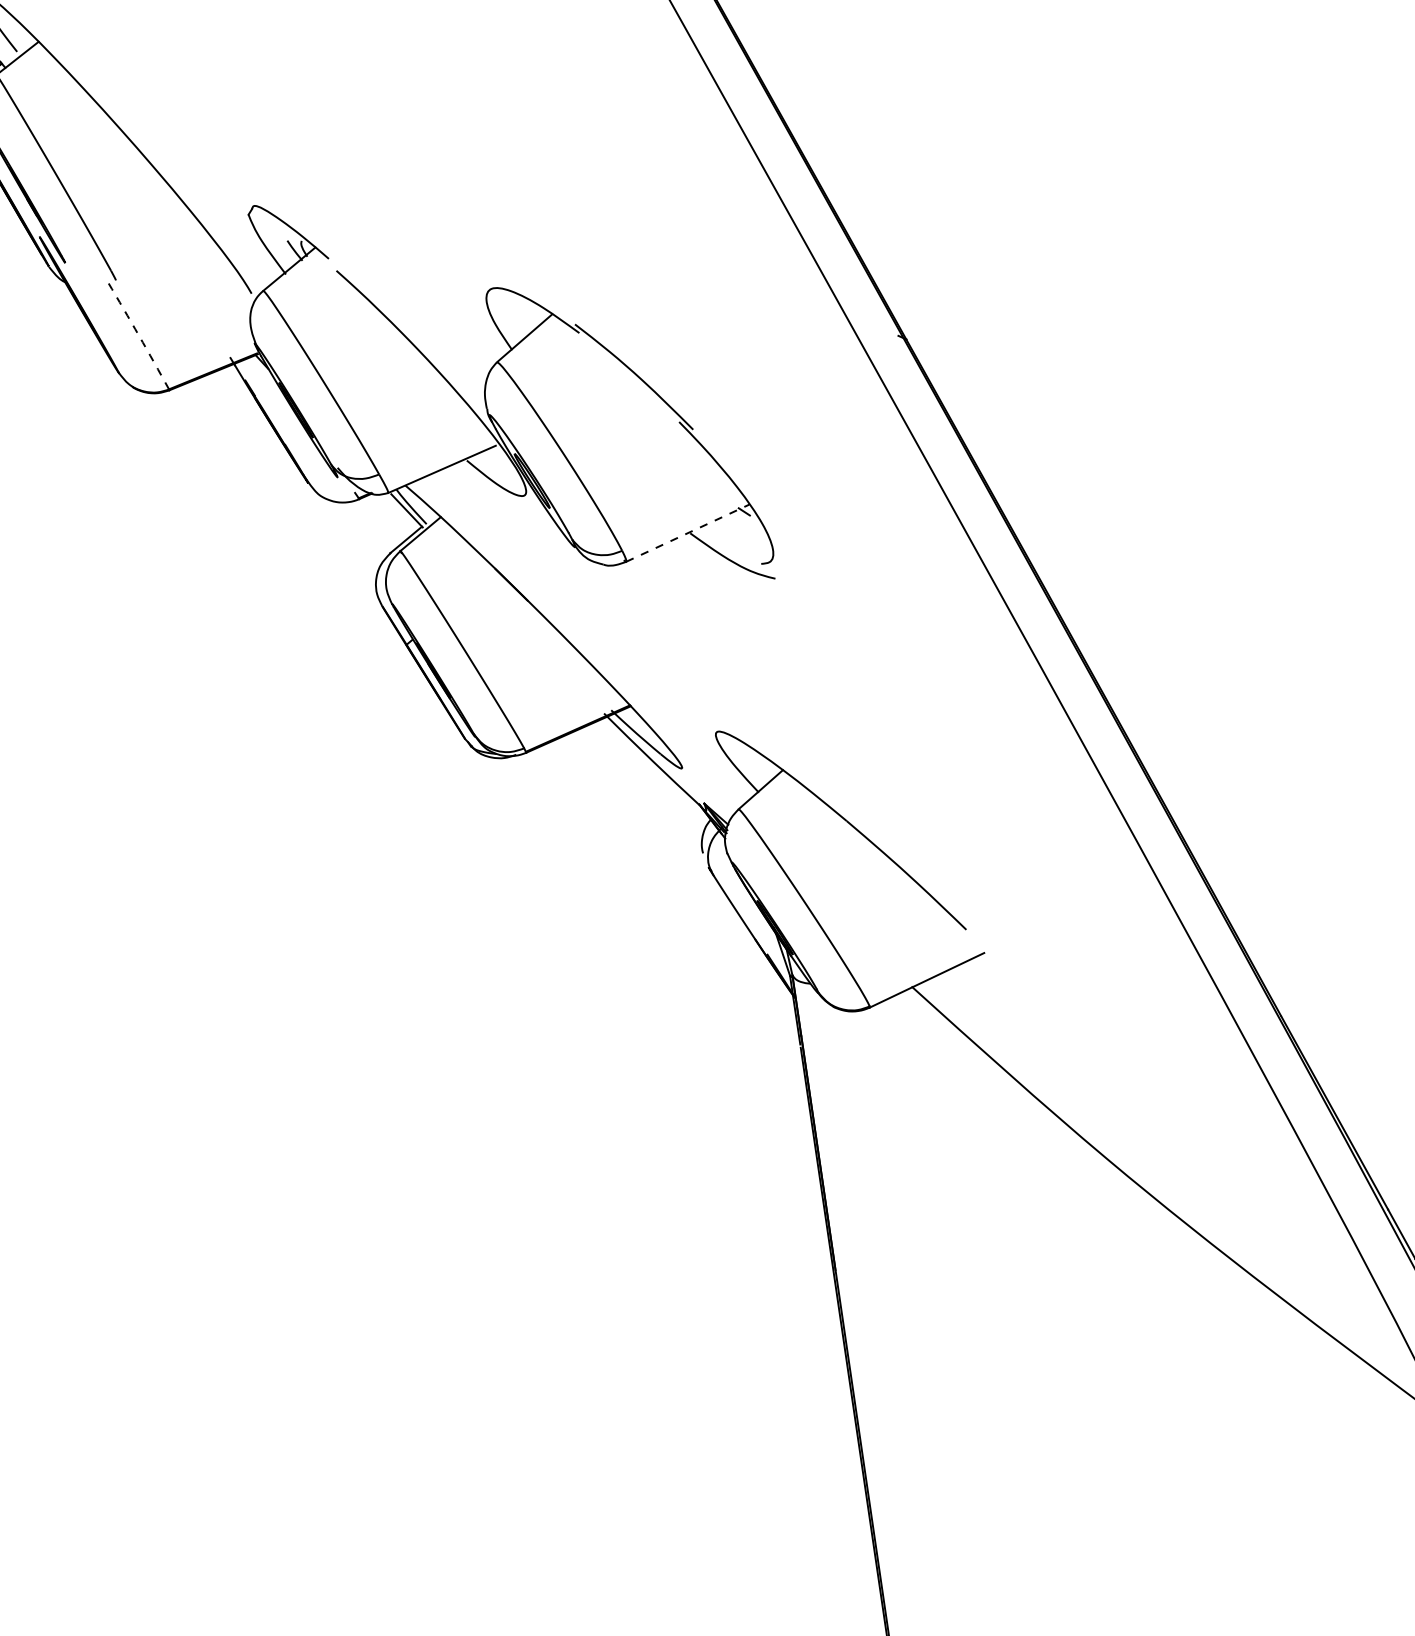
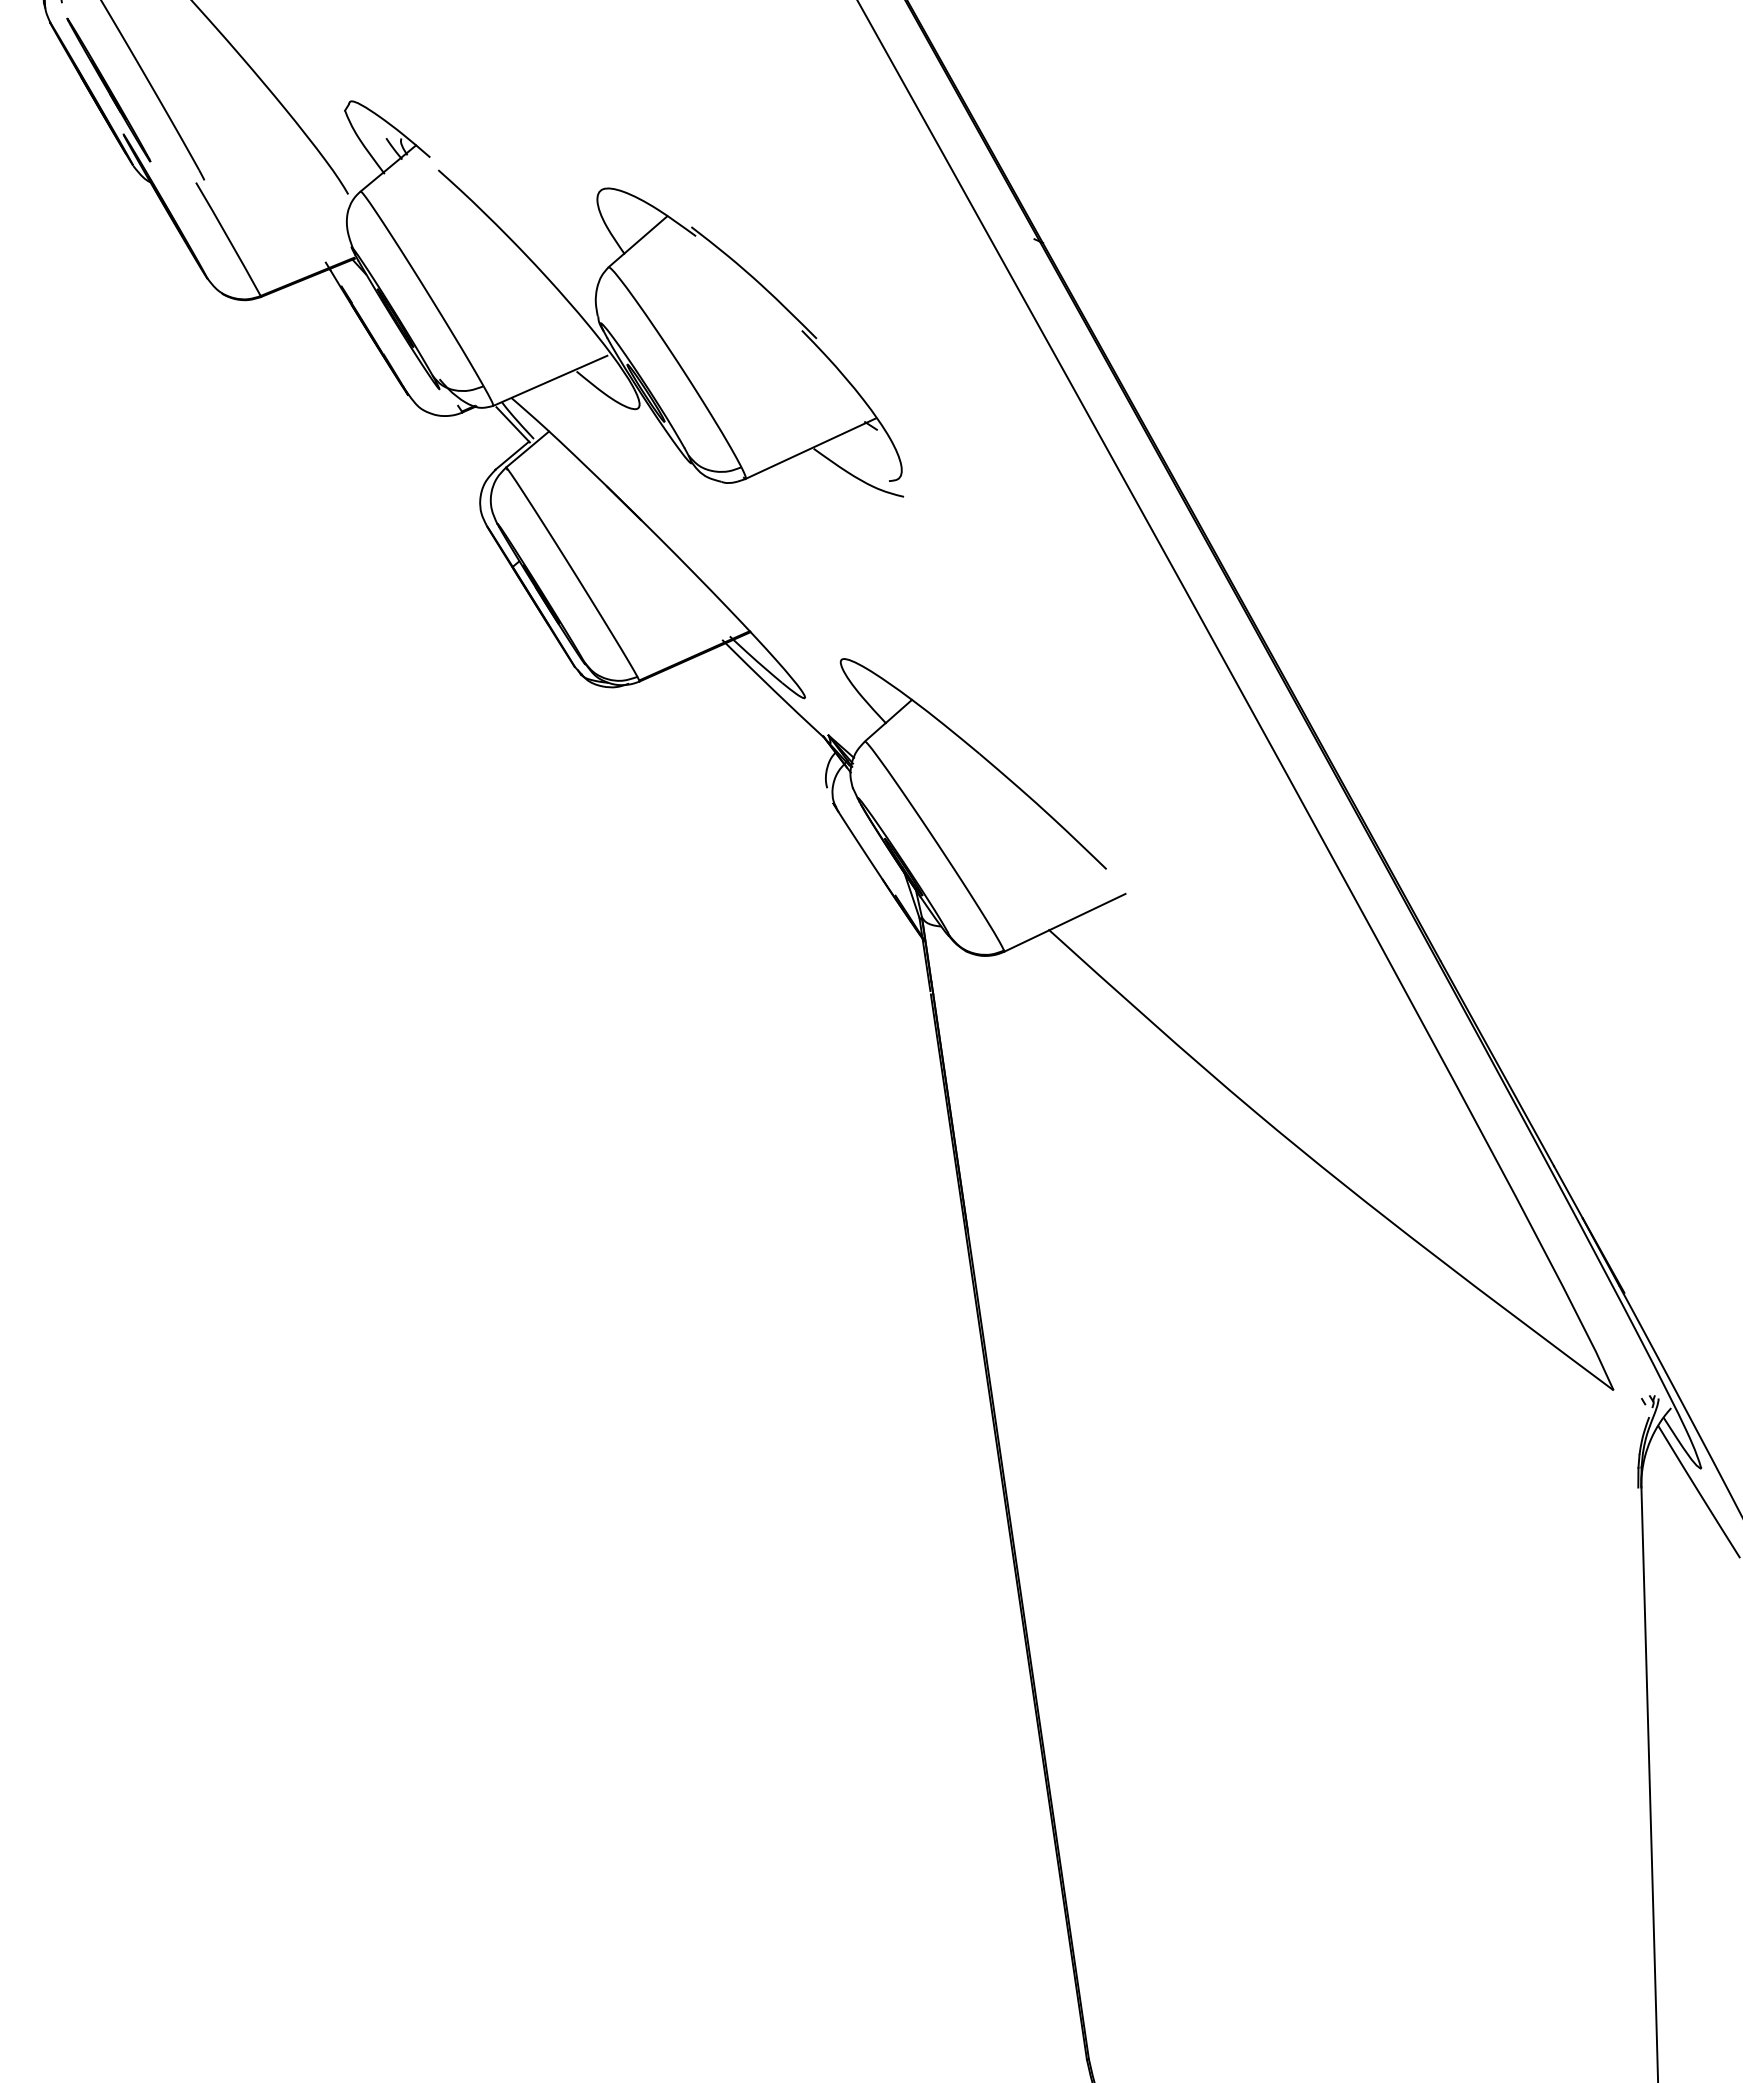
arc: (138, 336) -> (228, 239), dashed -> solid
line: (687, 533) -> (810, 448), dashed -> solid

